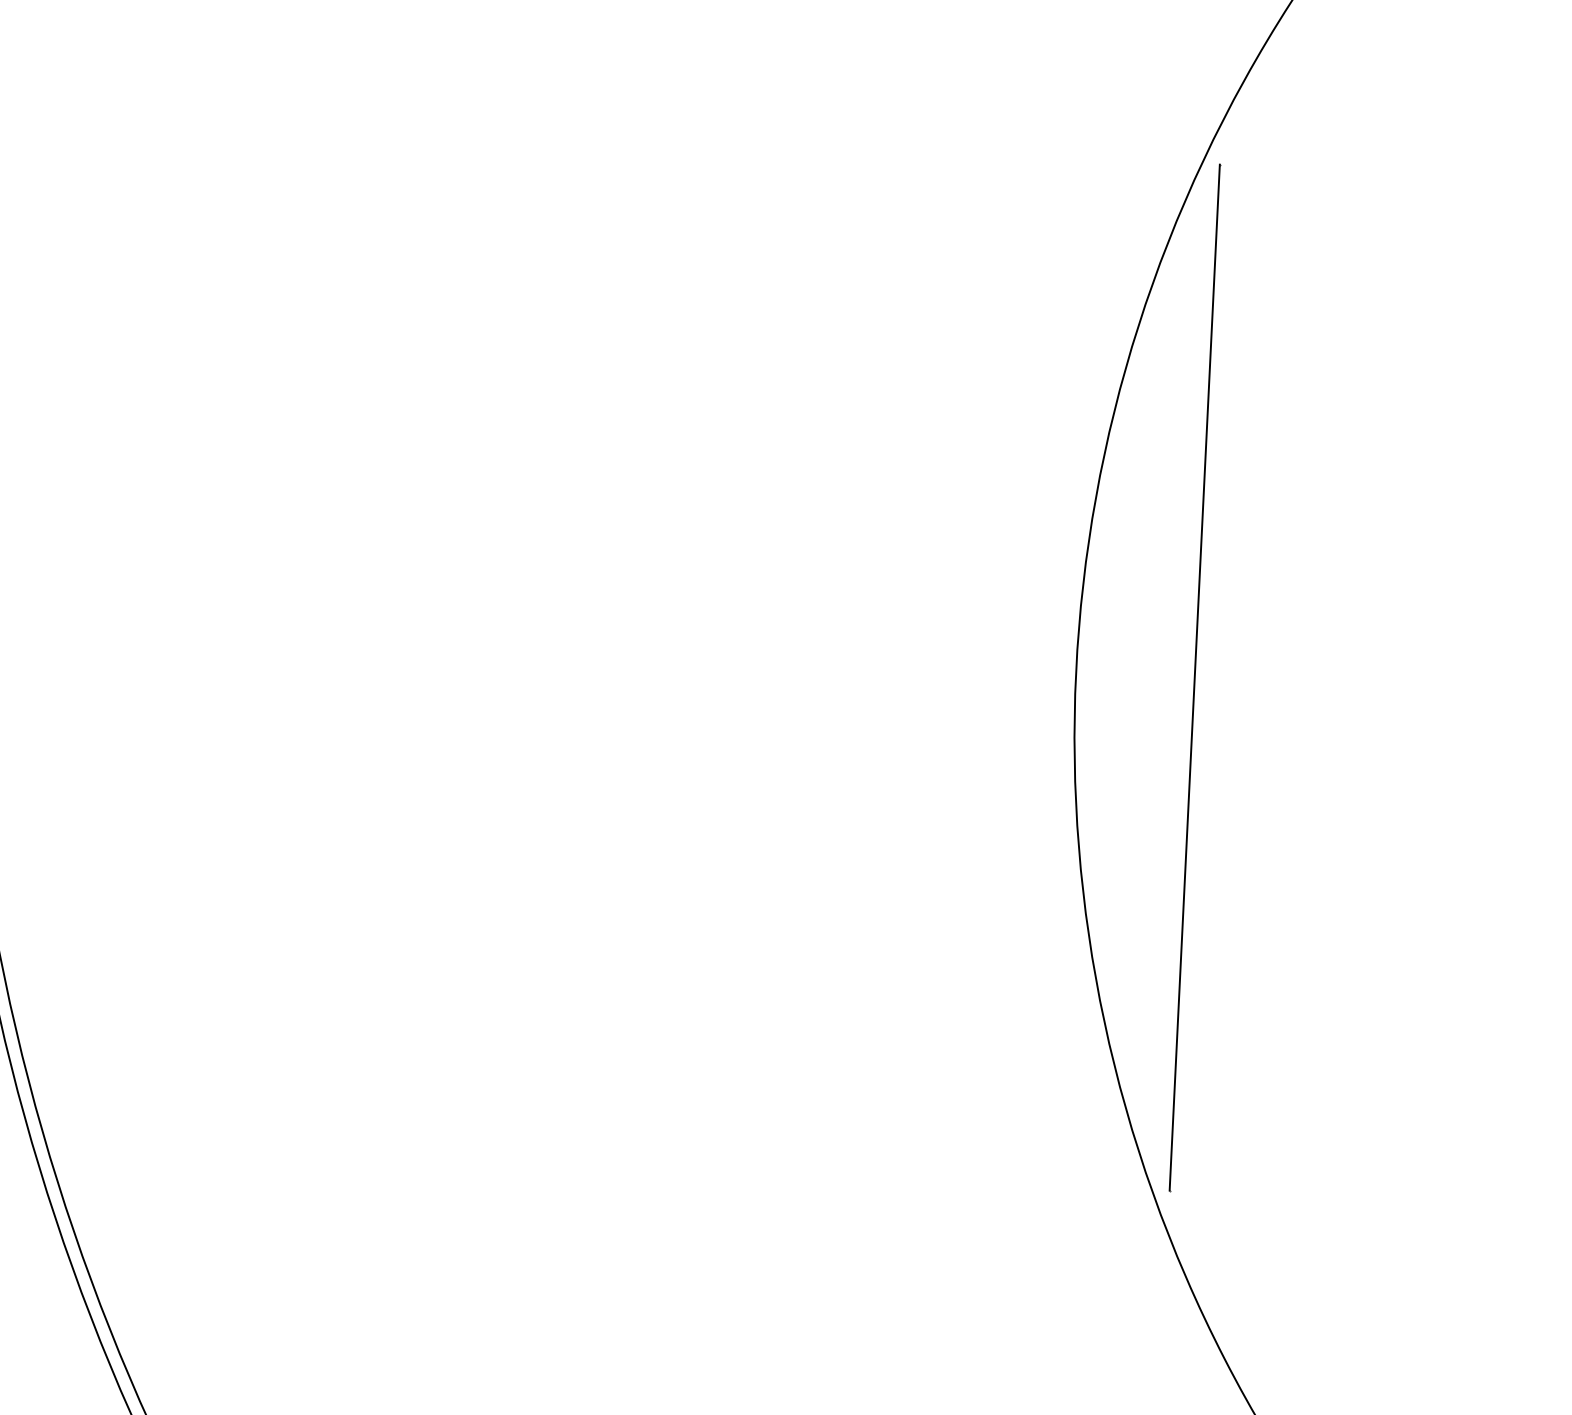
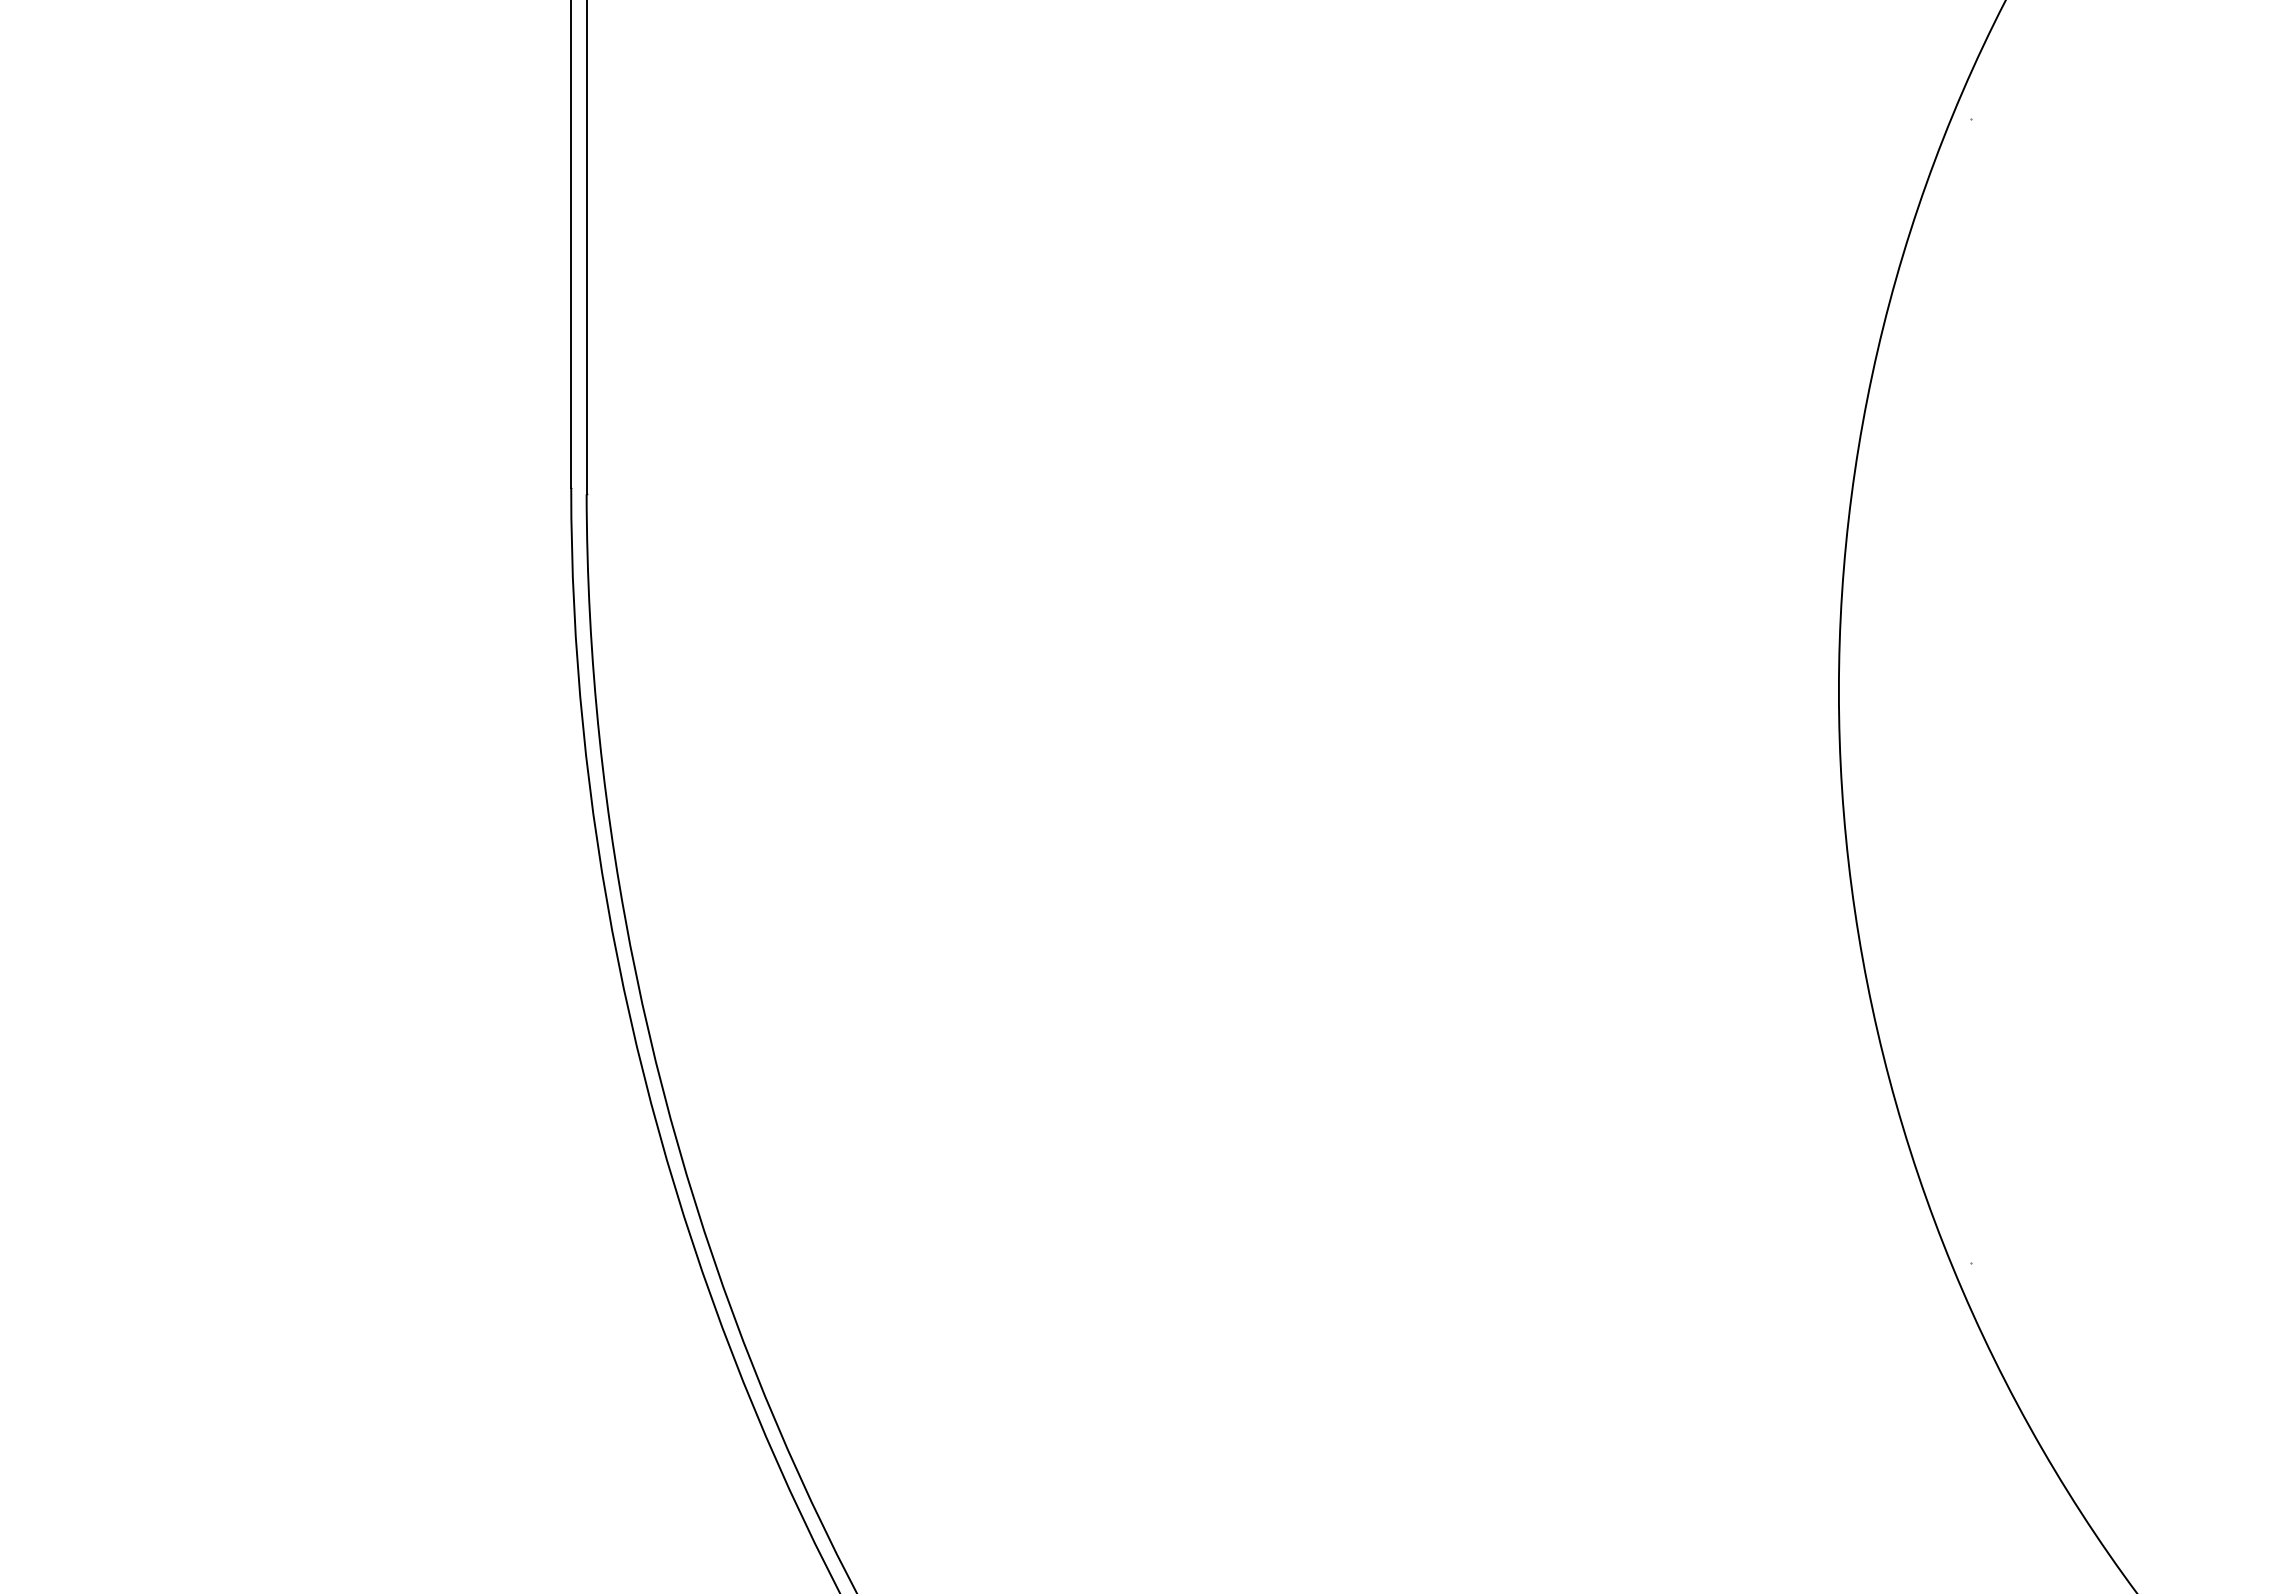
line: (1194, 677) -> (1971, 691), removed

